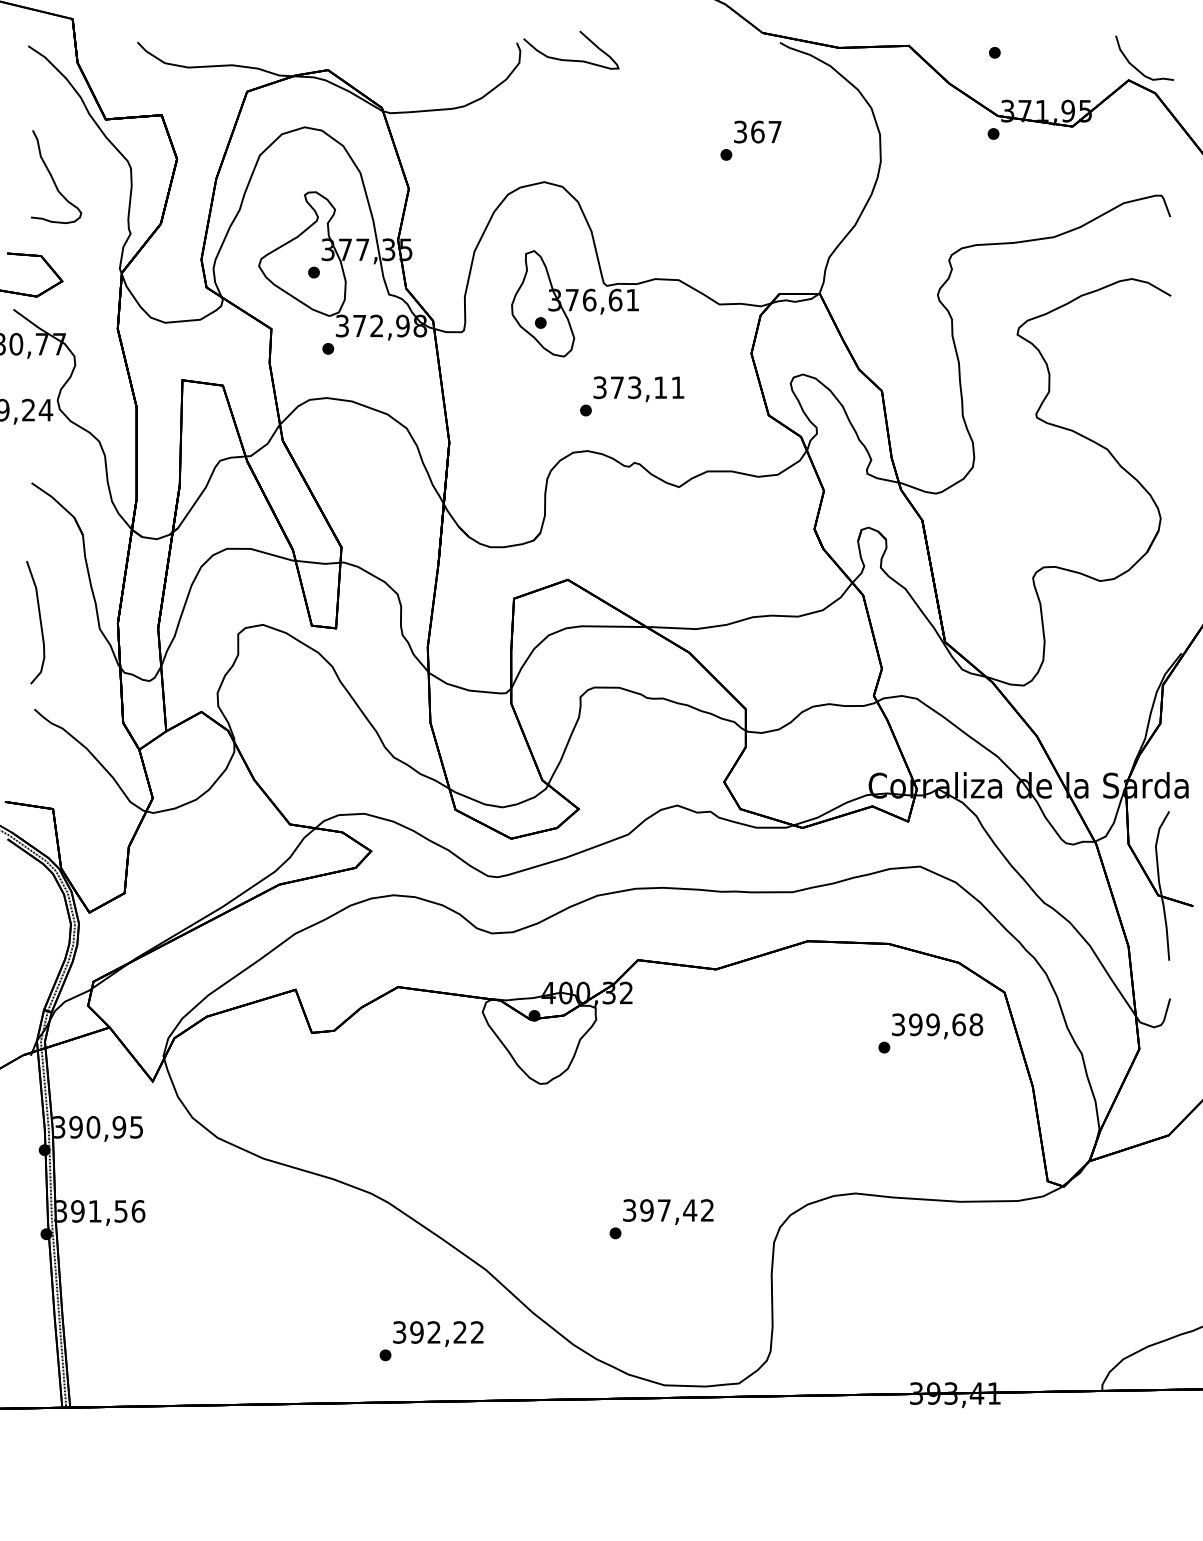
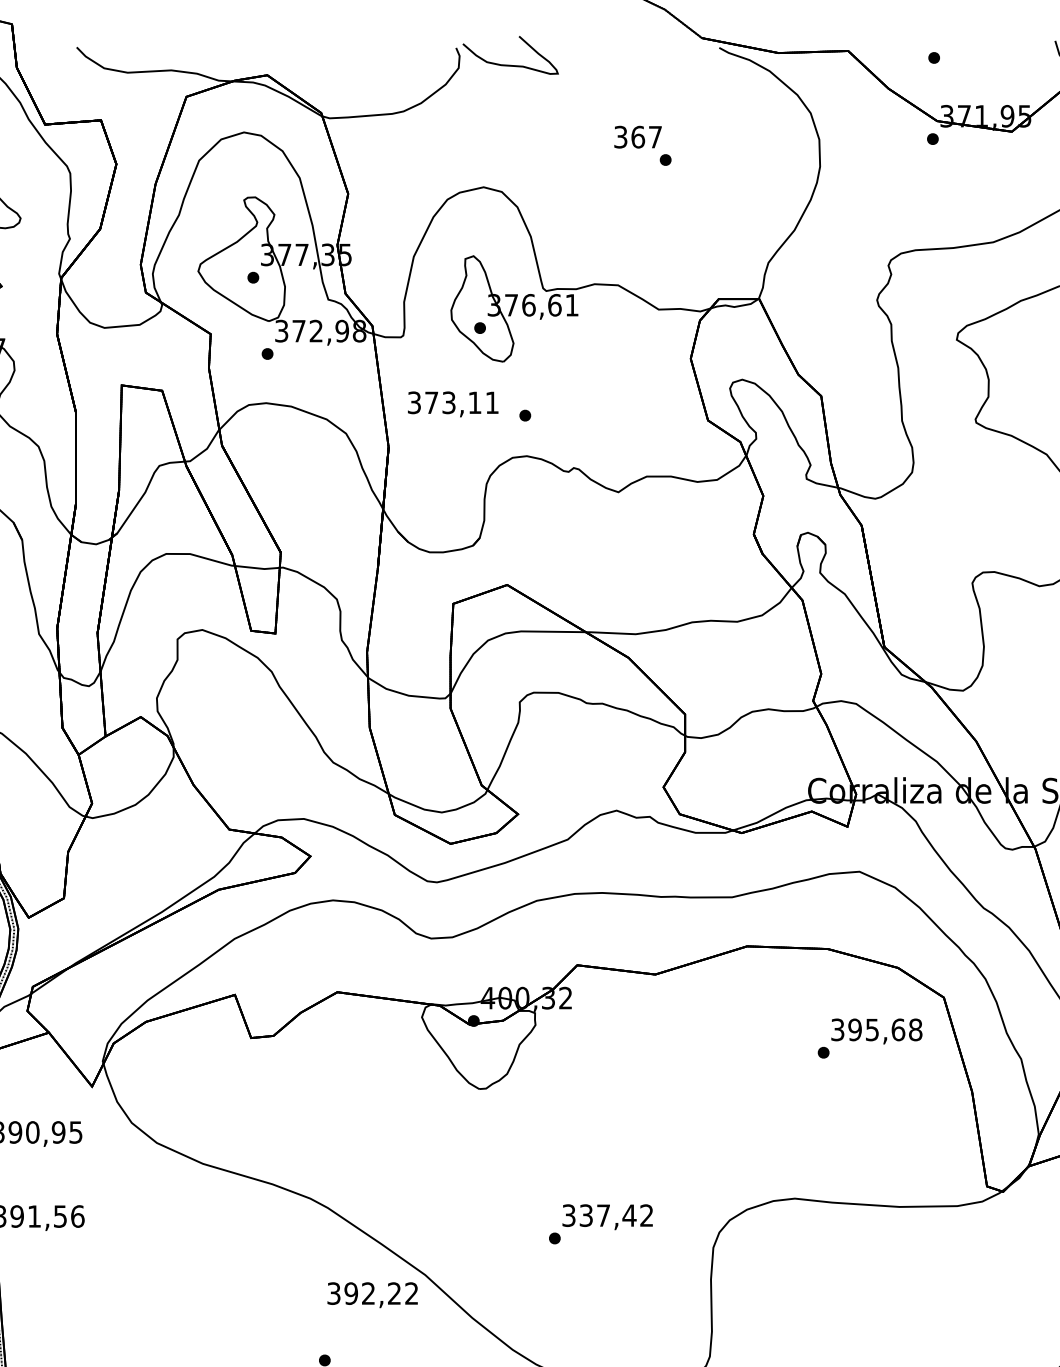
text: (757, 131) -> (637, 136), moved
text: (638, 389) -> (452, 404), moved
text: (932, 1024) -> (871, 1029), 399,68 -> 395,68
text: (646, 1210) -> (585, 1215), 397,42 -> 337,42
text: (438, 1333) -> (372, 1294), moved

